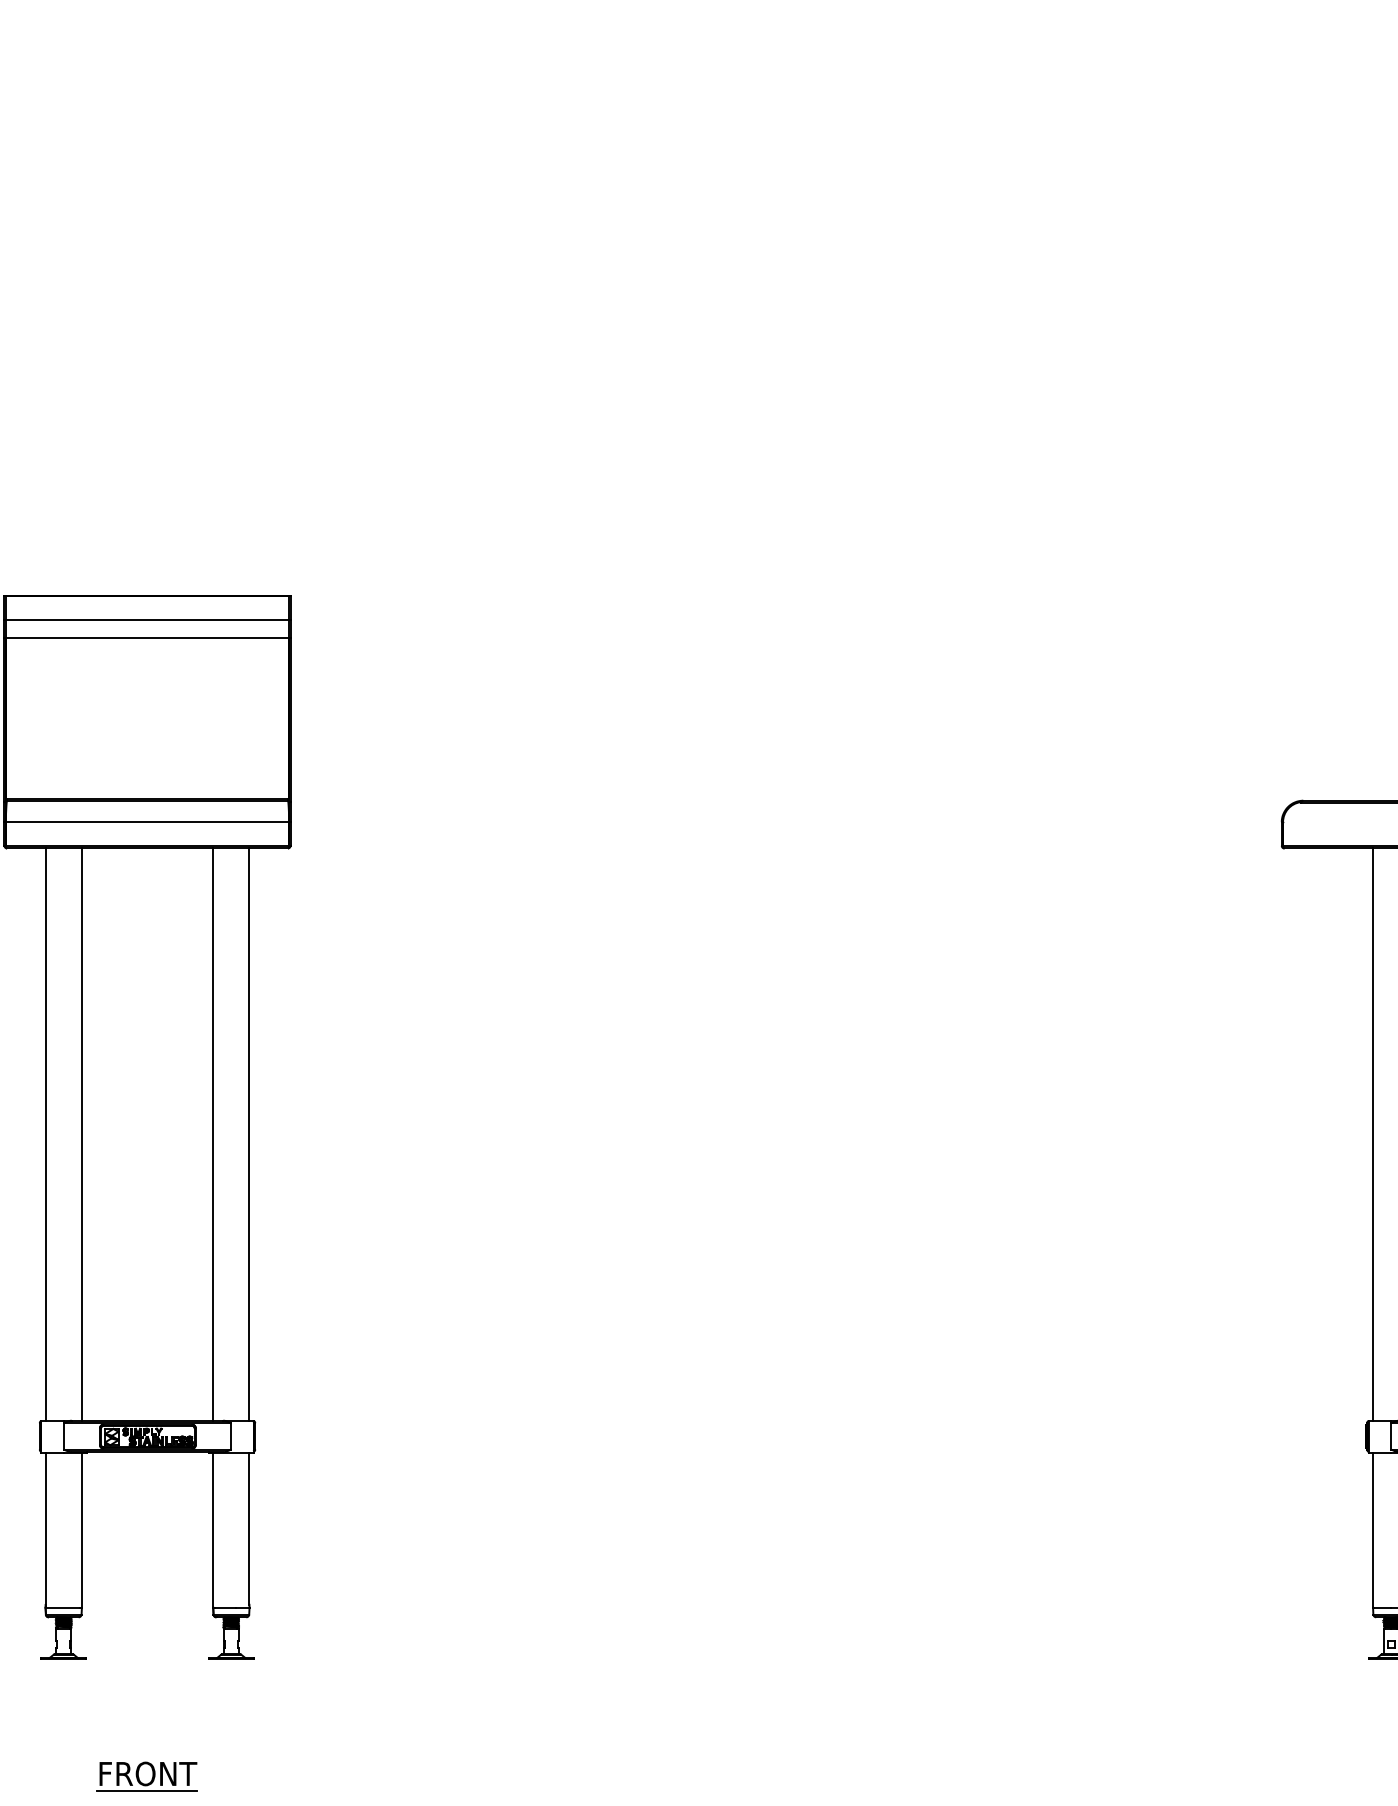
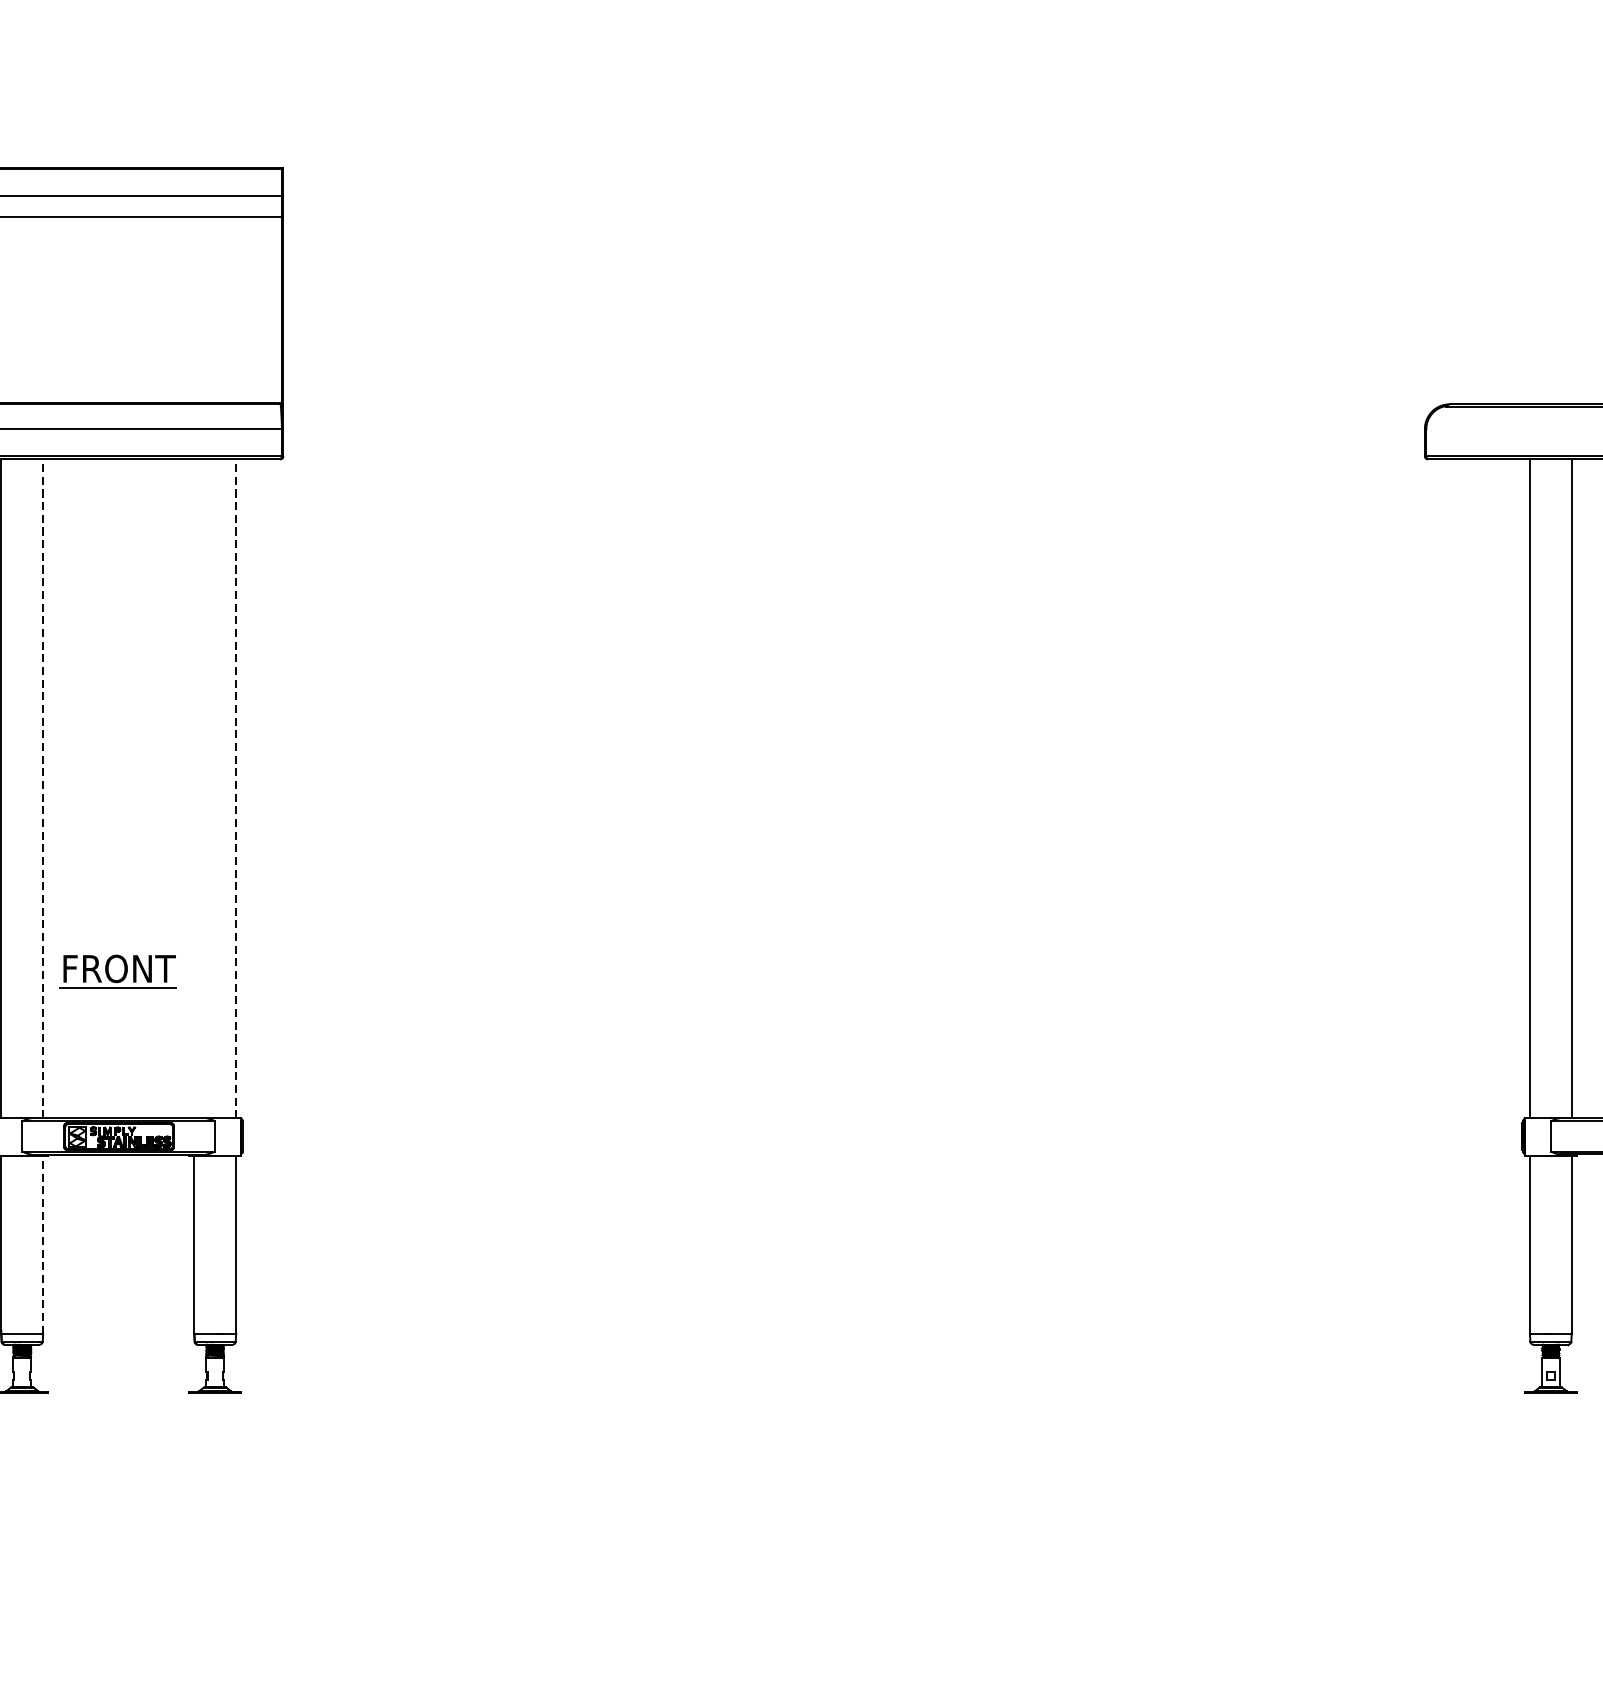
line: (81, 1134) -> (42, 788), solid -> dashed
line: (213, 1134) -> (194, 788), removed
line: (249, 1134) -> (236, 788), solid -> dashed
line: (81, 1529) -> (42, 1243), solid -> dashed
part: (146, 1776) -> (117, 971), moved

